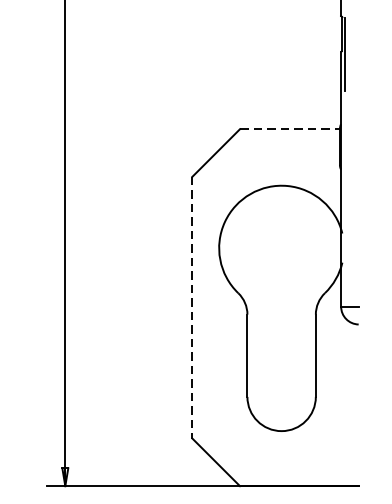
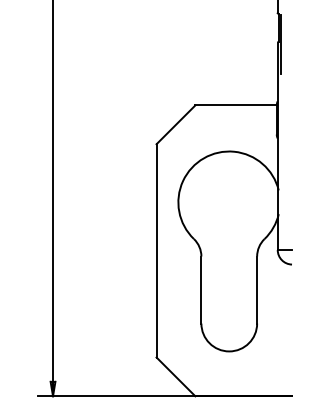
line: (290, 129) -> (236, 105), dashed -> solid
line: (192, 307) -> (156, 250), dashed -> solid

